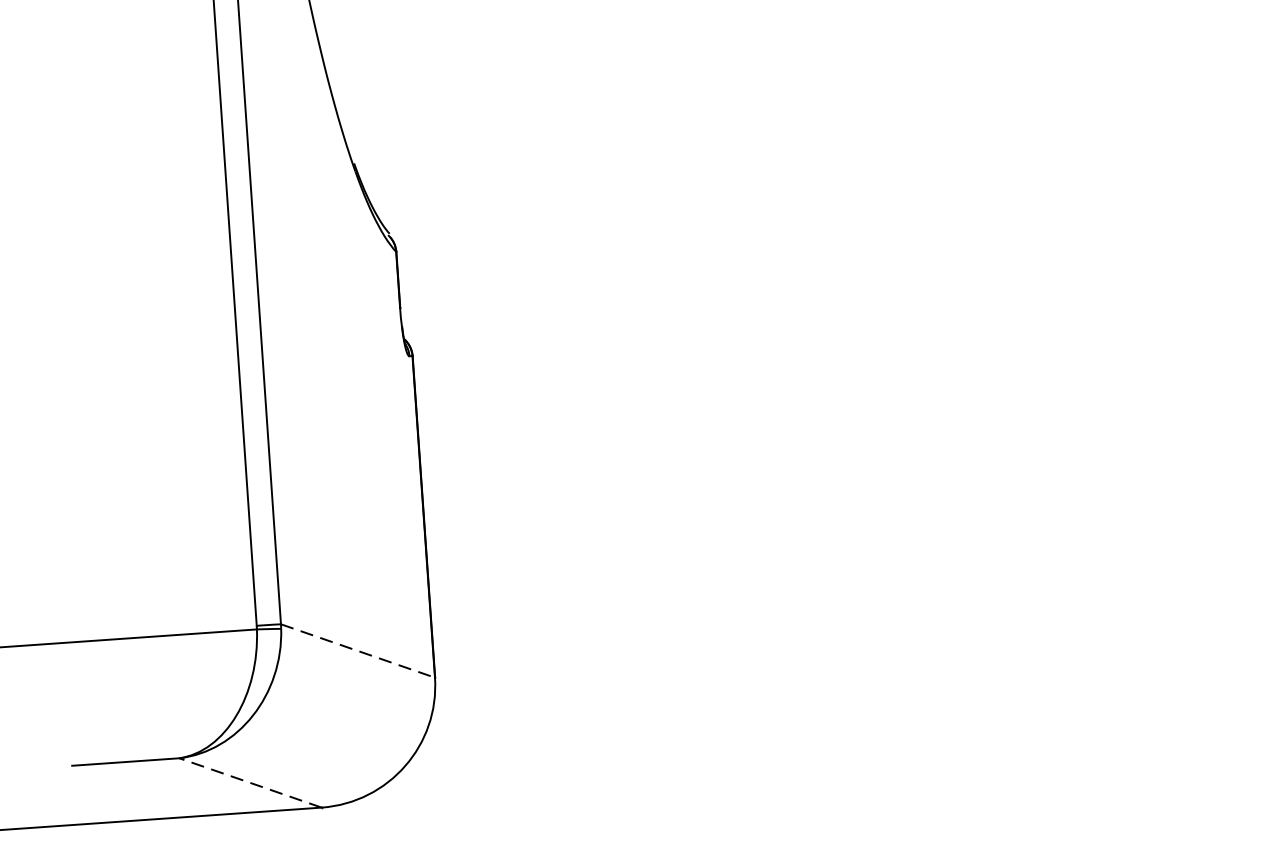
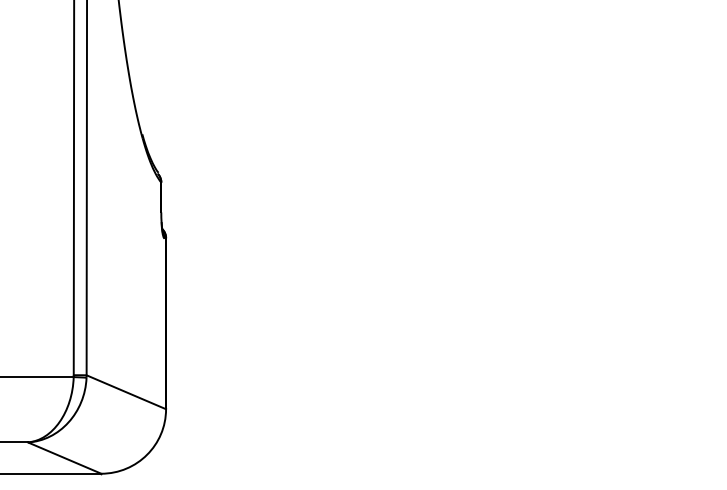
line: (358, 651) -> (126, 392), dashed -> solid
line: (250, 783) -> (64, 458), dashed -> solid

